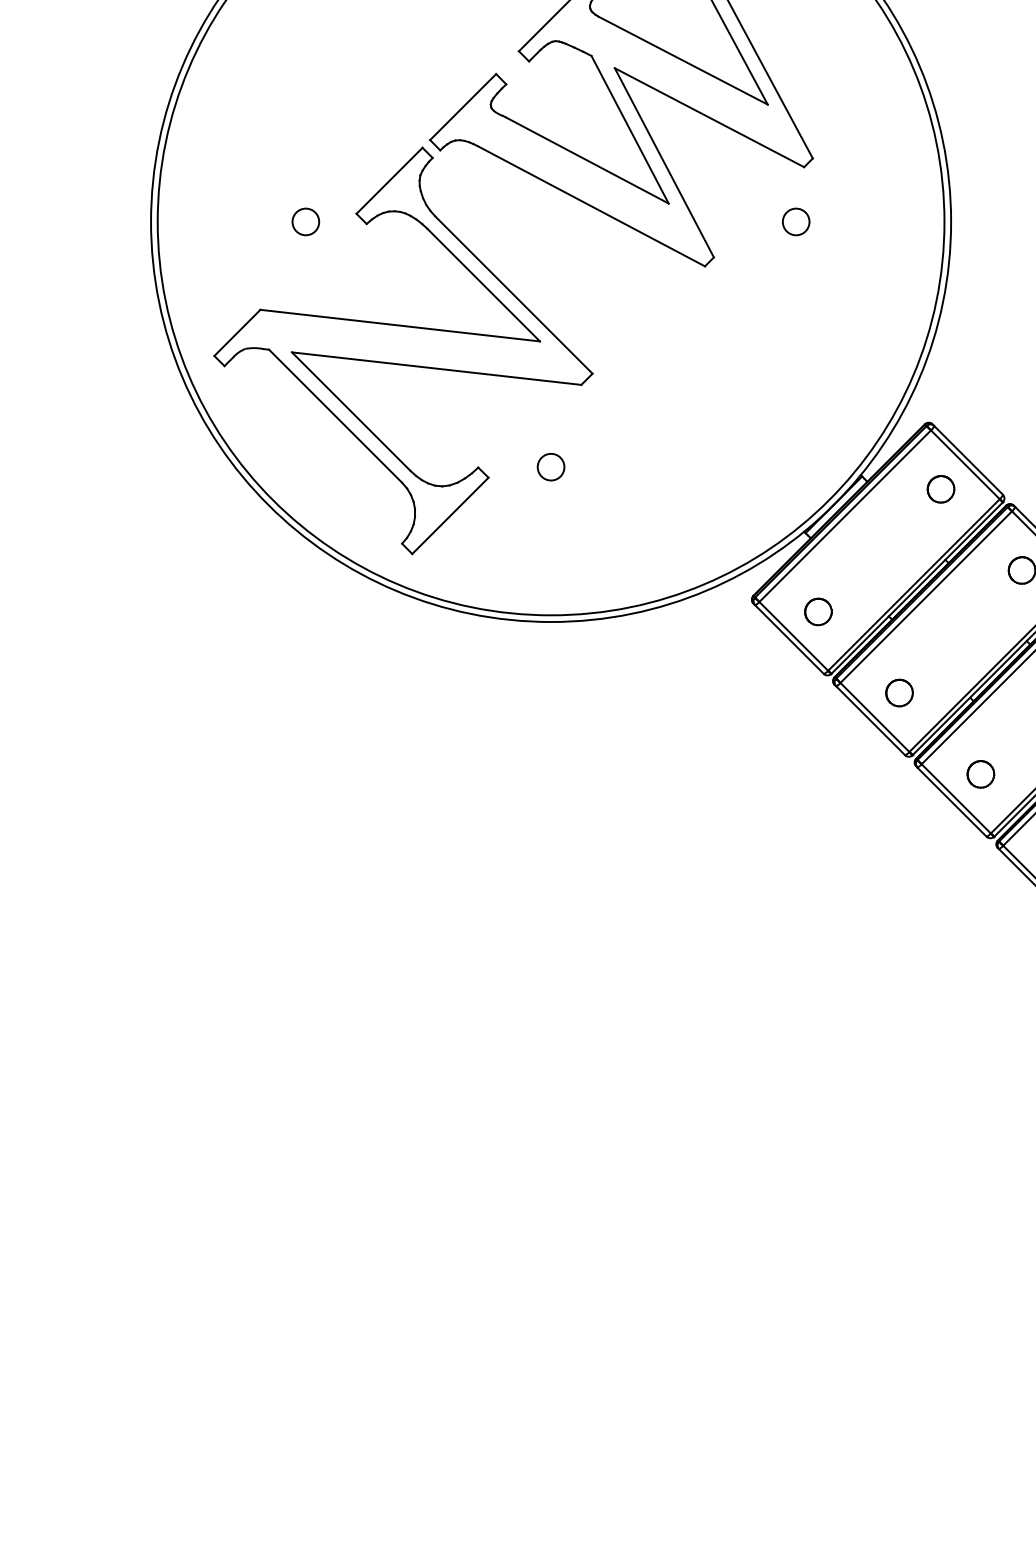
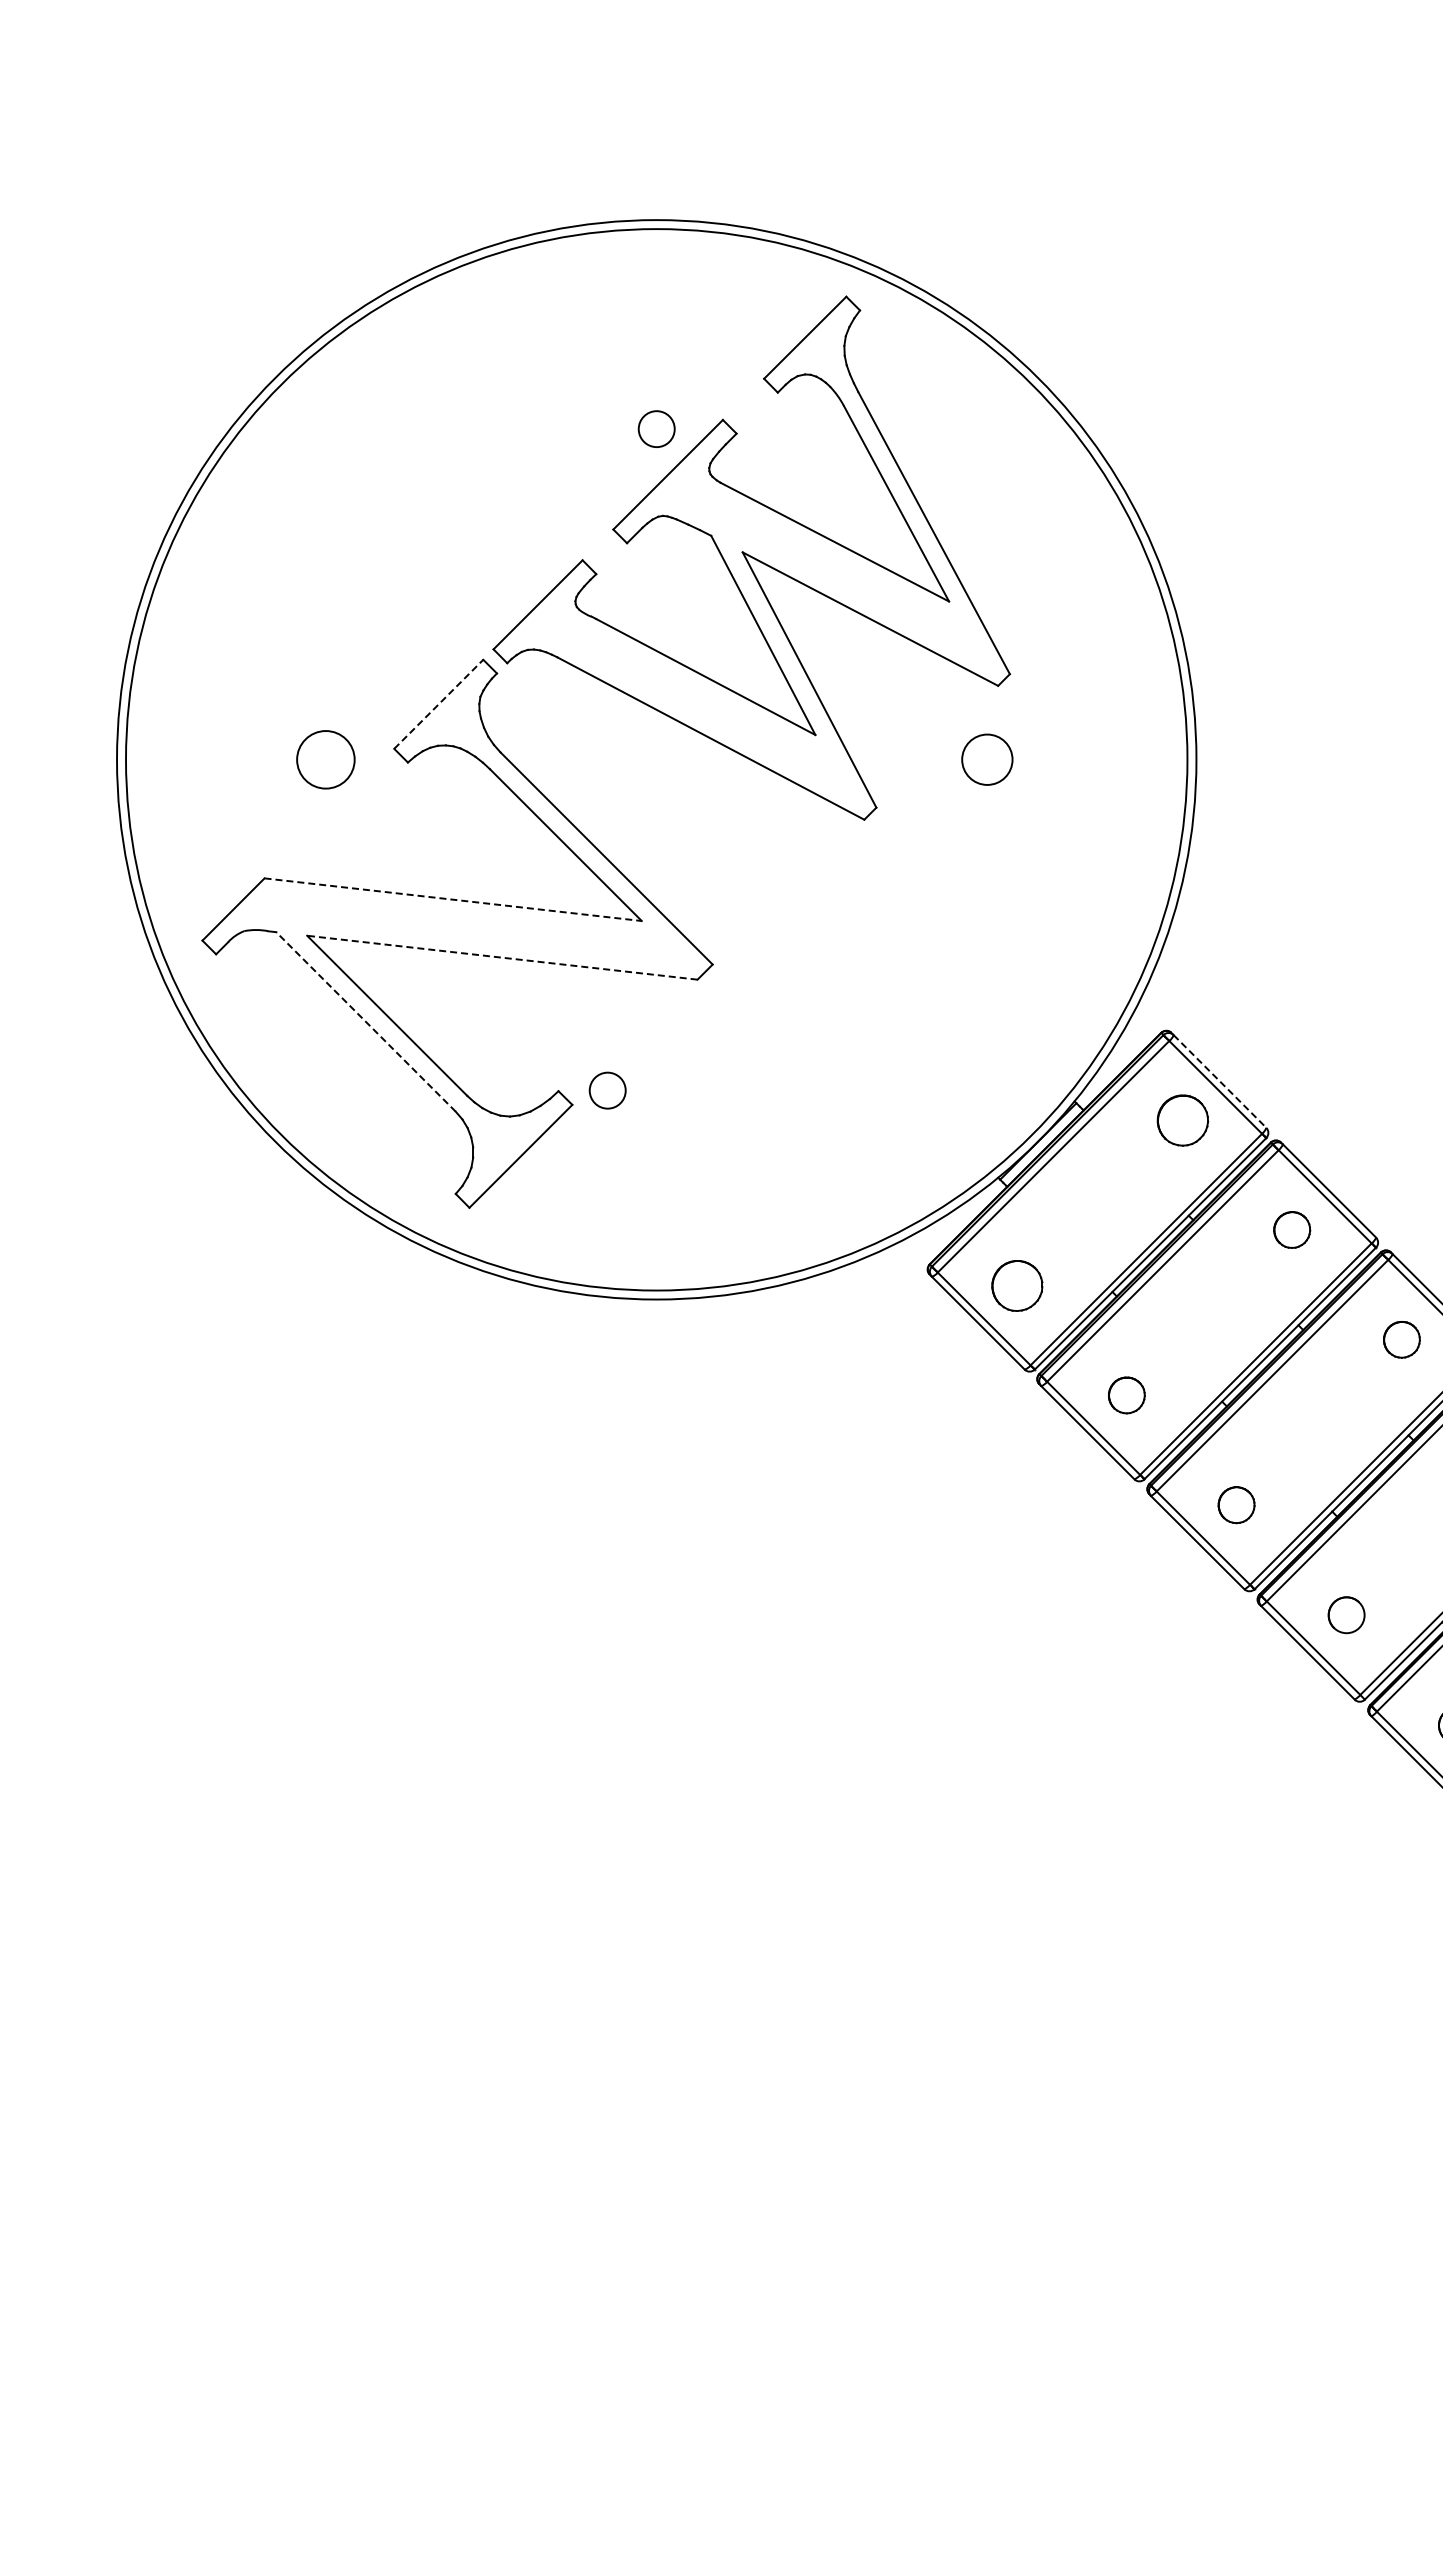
line: (389, 180) -> (438, 704), solid -> dashed
circle: (305, 221) -> (325, 759), size x1.6
circle: (796, 221) -> (987, 759), size x1.4
line: (400, 325) -> (453, 899), solid -> dashed
line: (436, 368) -> (501, 957), solid -> dashed
line: (335, 415) -> (366, 1021), solid -> dashed
line: (968, 460) -> (1220, 1081), solid -> dashed
circle: (550, 467) -> (607, 1090), moved
part: (940, 489) -> (1182, 1120), size x1.4
part: (818, 611) -> (1017, 1285), size x1.4

